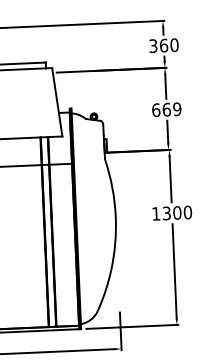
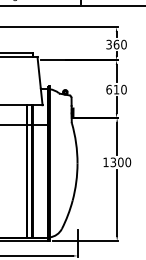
text: (170, 109) -> (119, 89), 669 -> 610

